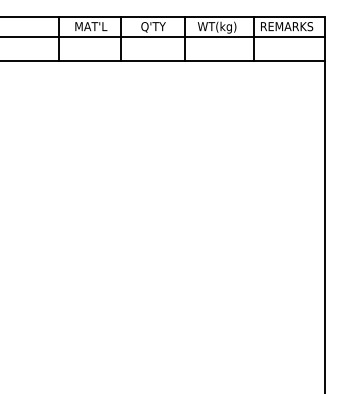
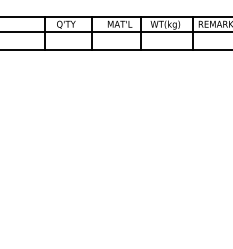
text: (90, 27) -> (68, 24), MAT'L -> Q'TY
text: (157, 27) -> (119, 24), Q'TY -> MAT'L

